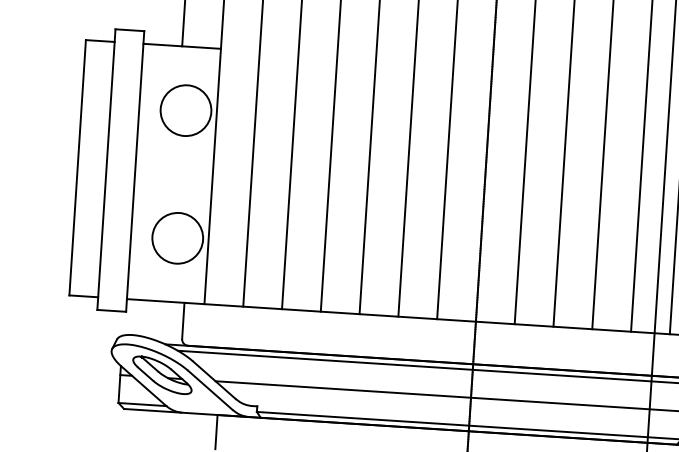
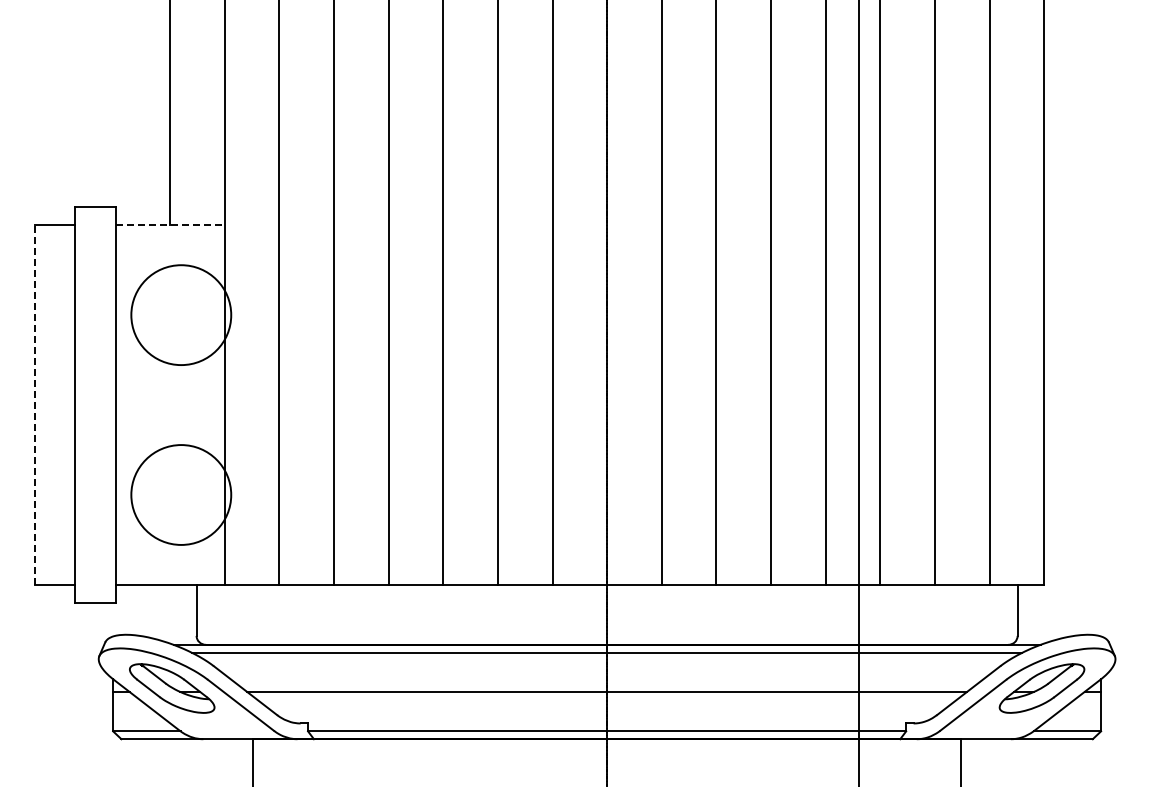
line: (182, 46) -> (170, 225), solid -> dashed
circle: (185, 110) -> (180, 314), size x1.4
line: (77, 168) -> (34, 405), solid -> dashed
circle: (177, 237) -> (180, 494), size x1.4

